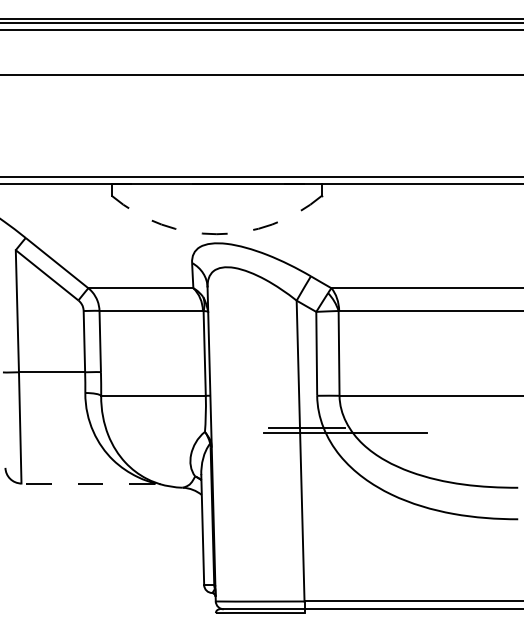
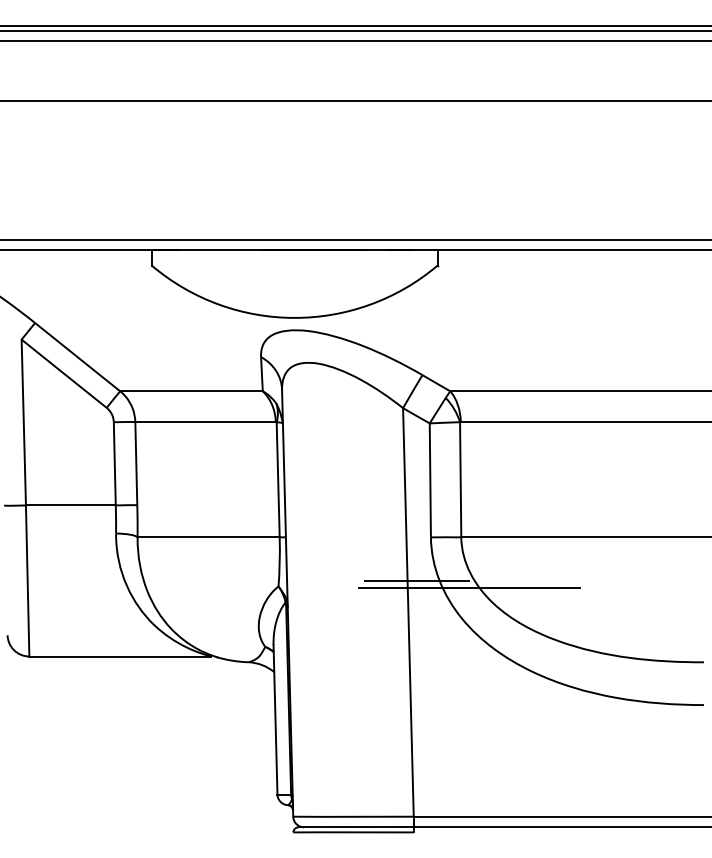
arc: (216, 234) -> (294, 318), dashed -> solid
line: (88, 483) -> (120, 656), dashed -> solid

